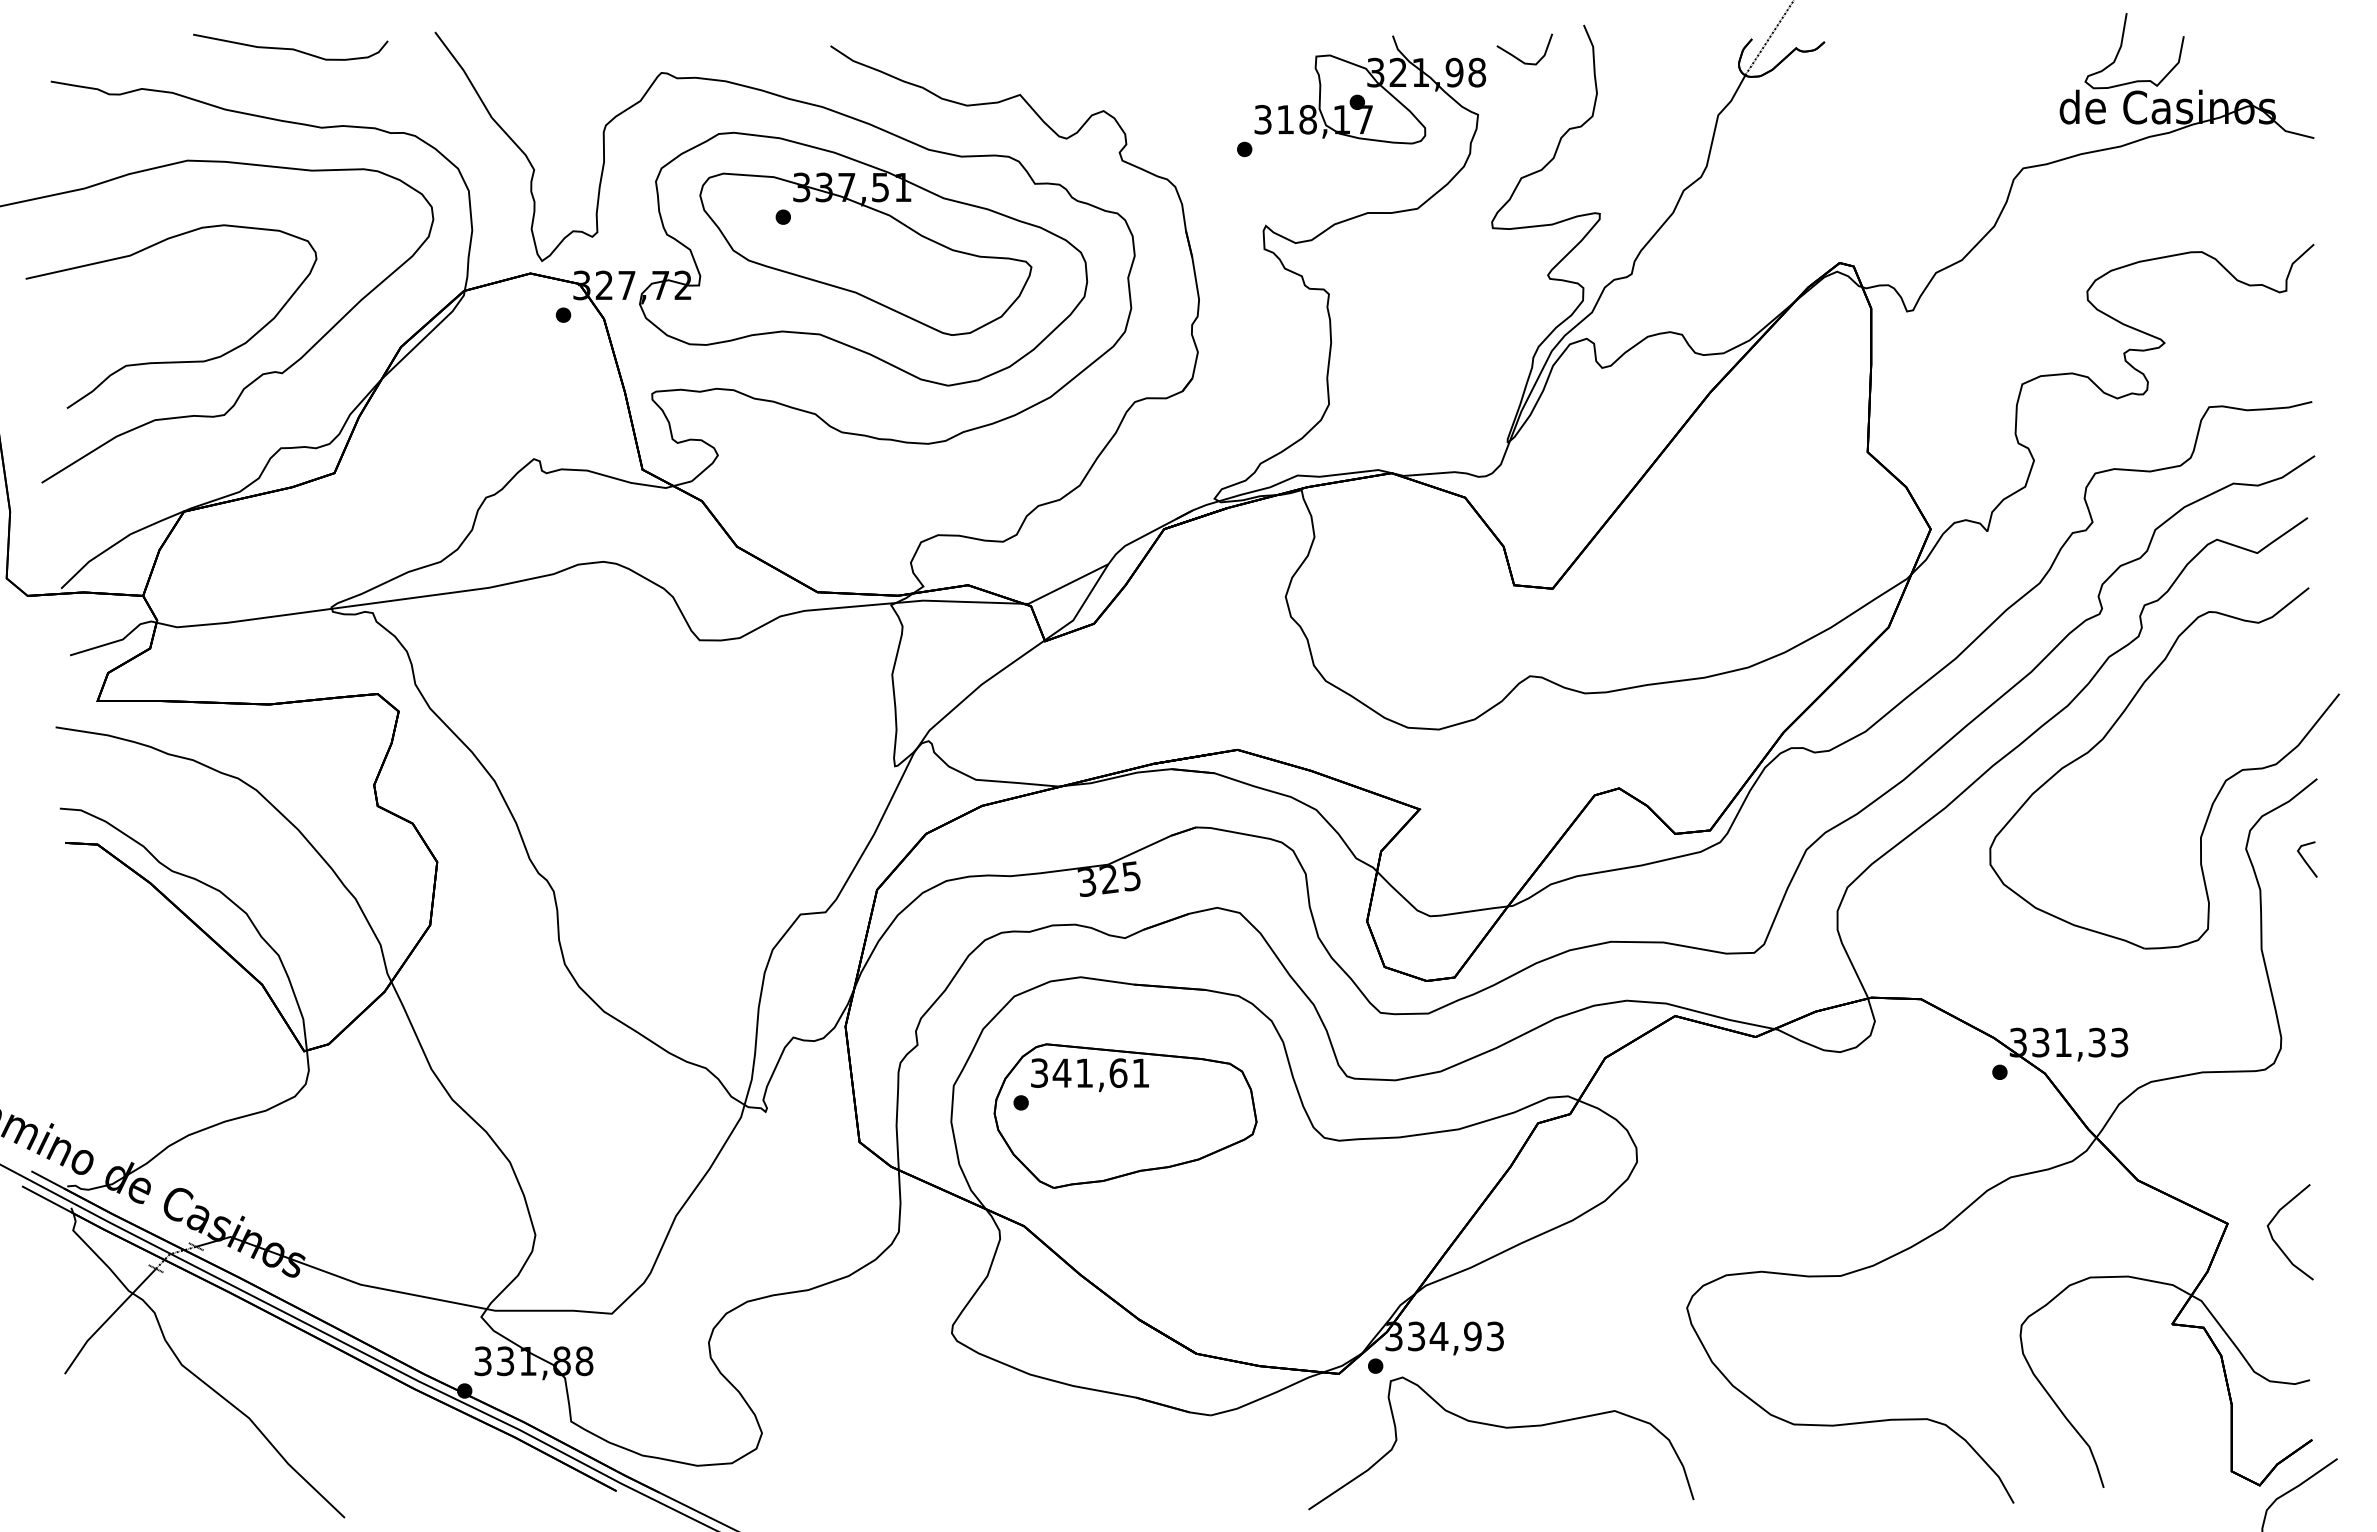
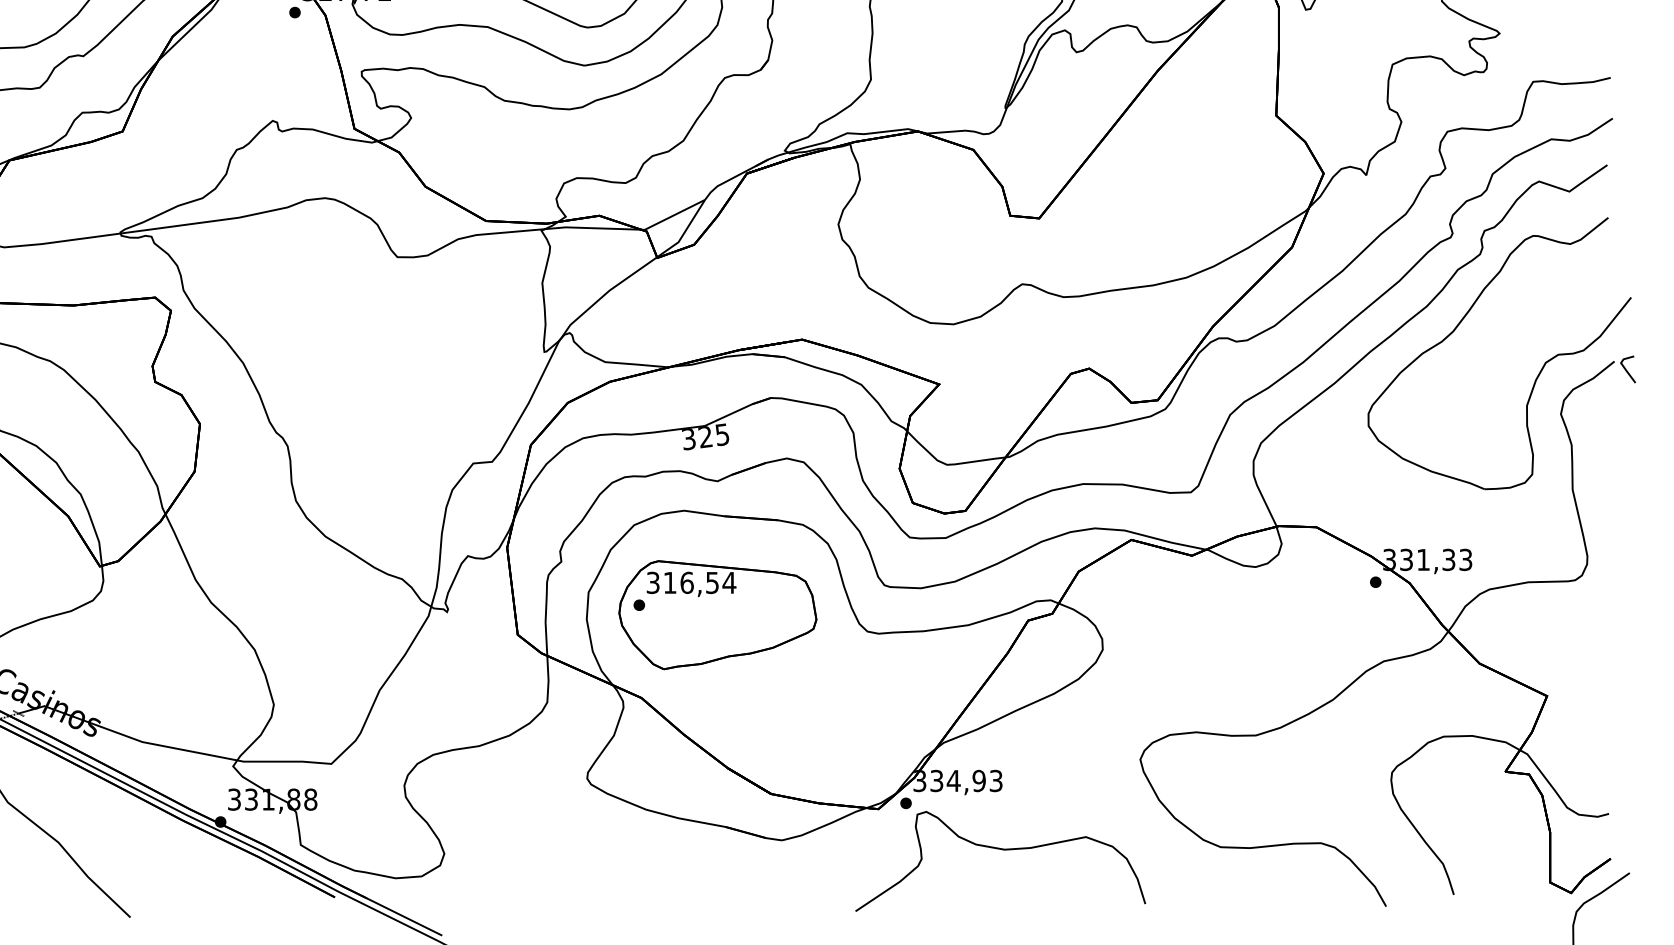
line: (2305, 859) -> (1626, 369), moved
text: (1101, 1072) -> (699, 582), 341,61 -> 316,54
curve: (2277, 1243) -> (1584, 711), removed

